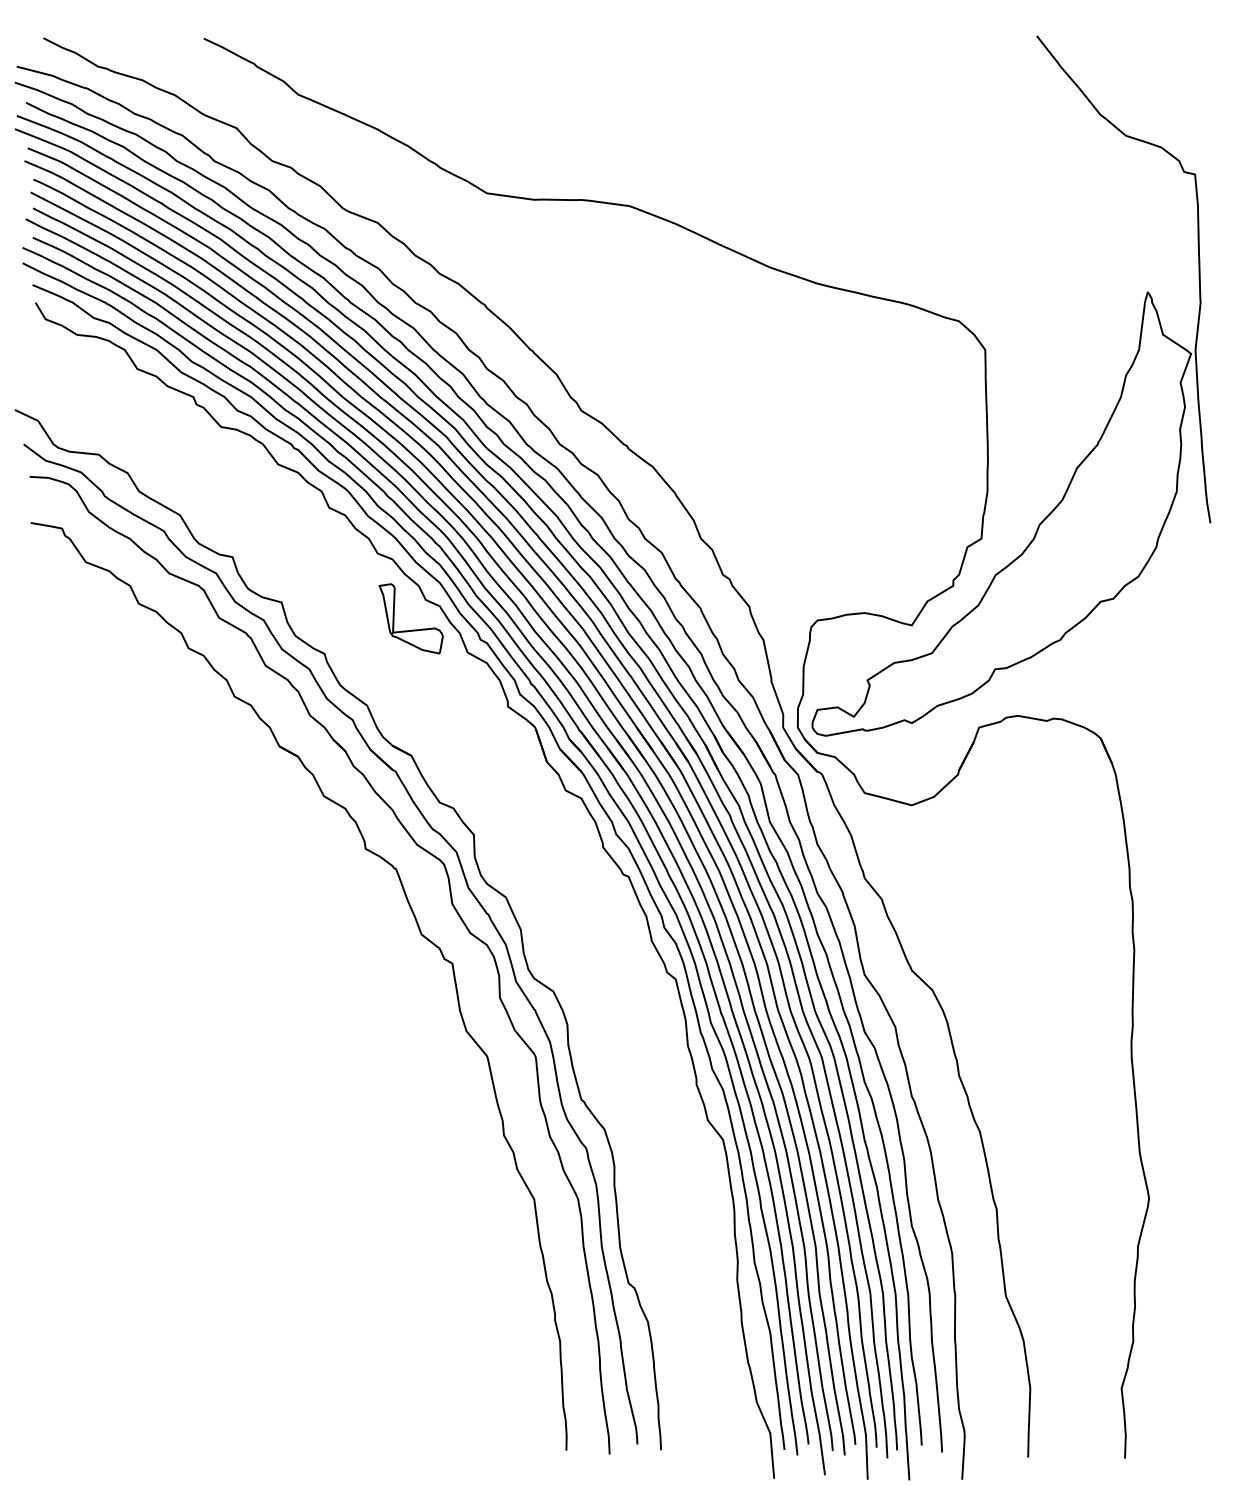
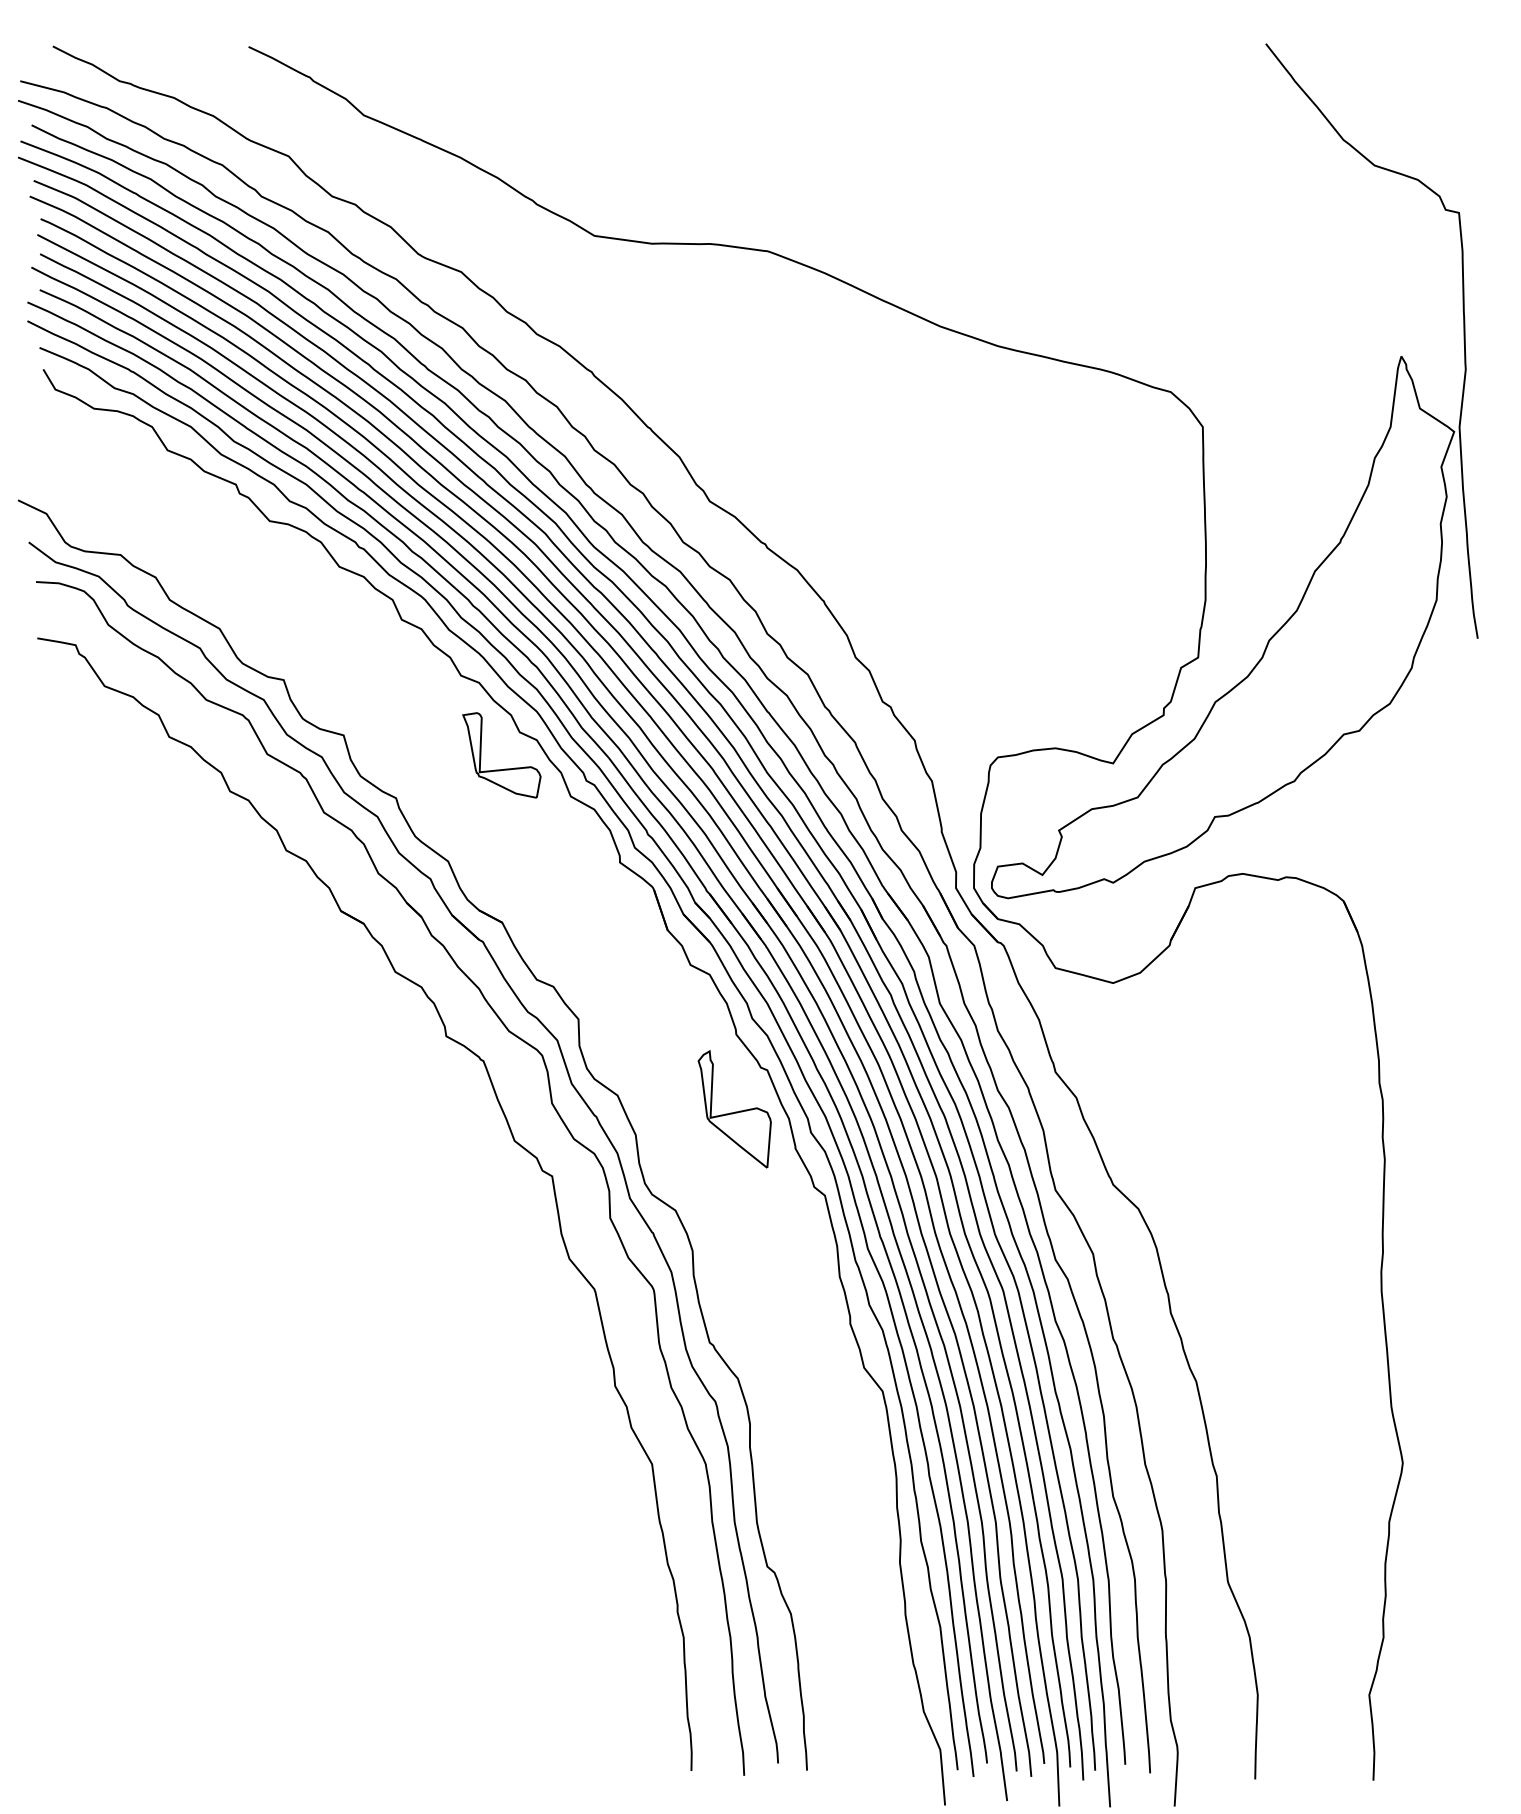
part: (601, 908) -> (734, 1109), added

